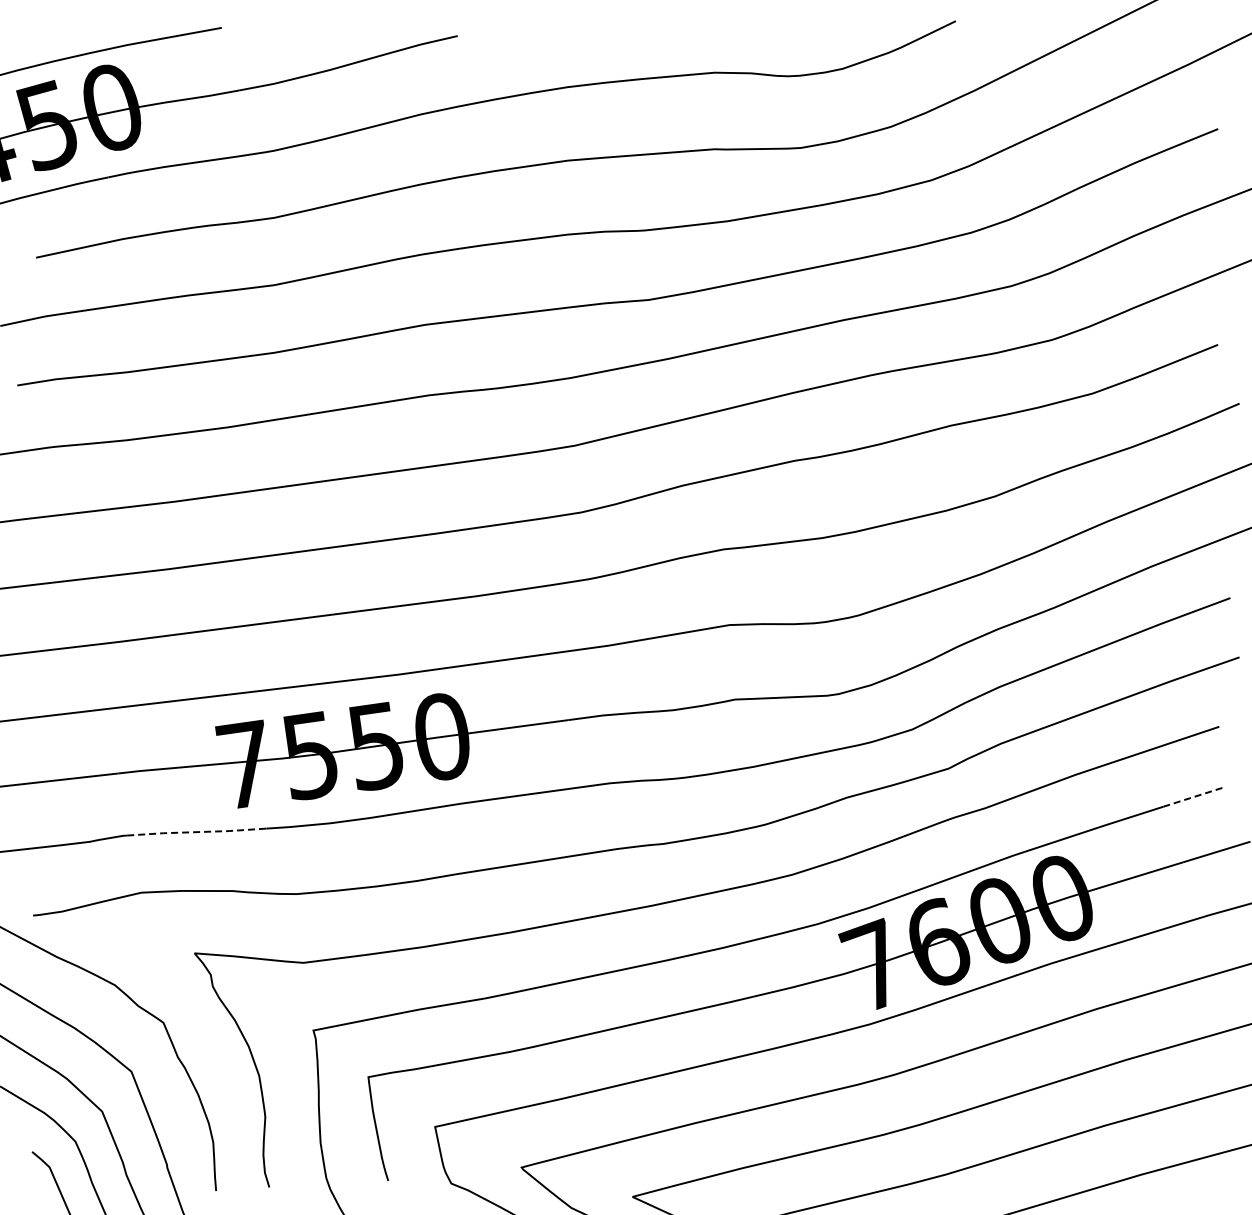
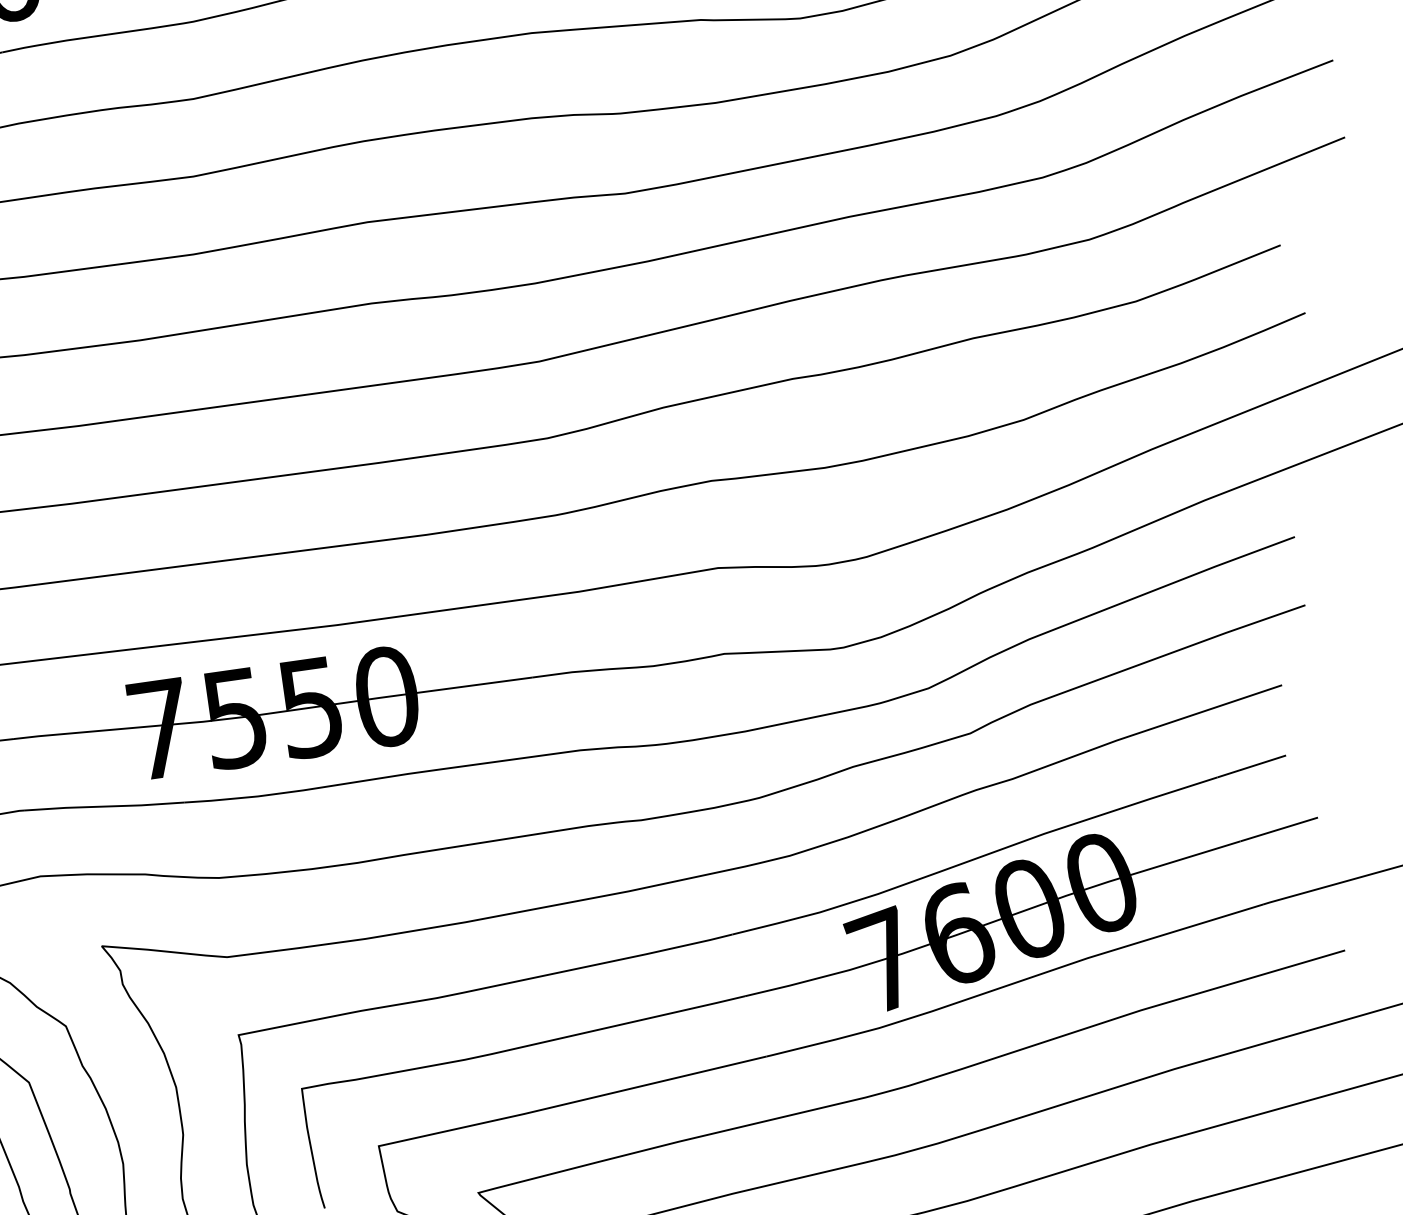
line: (1193, 797) -> (1252, 766), dashed -> solid
line: (197, 832) -> (105, 807), dashed -> solid

